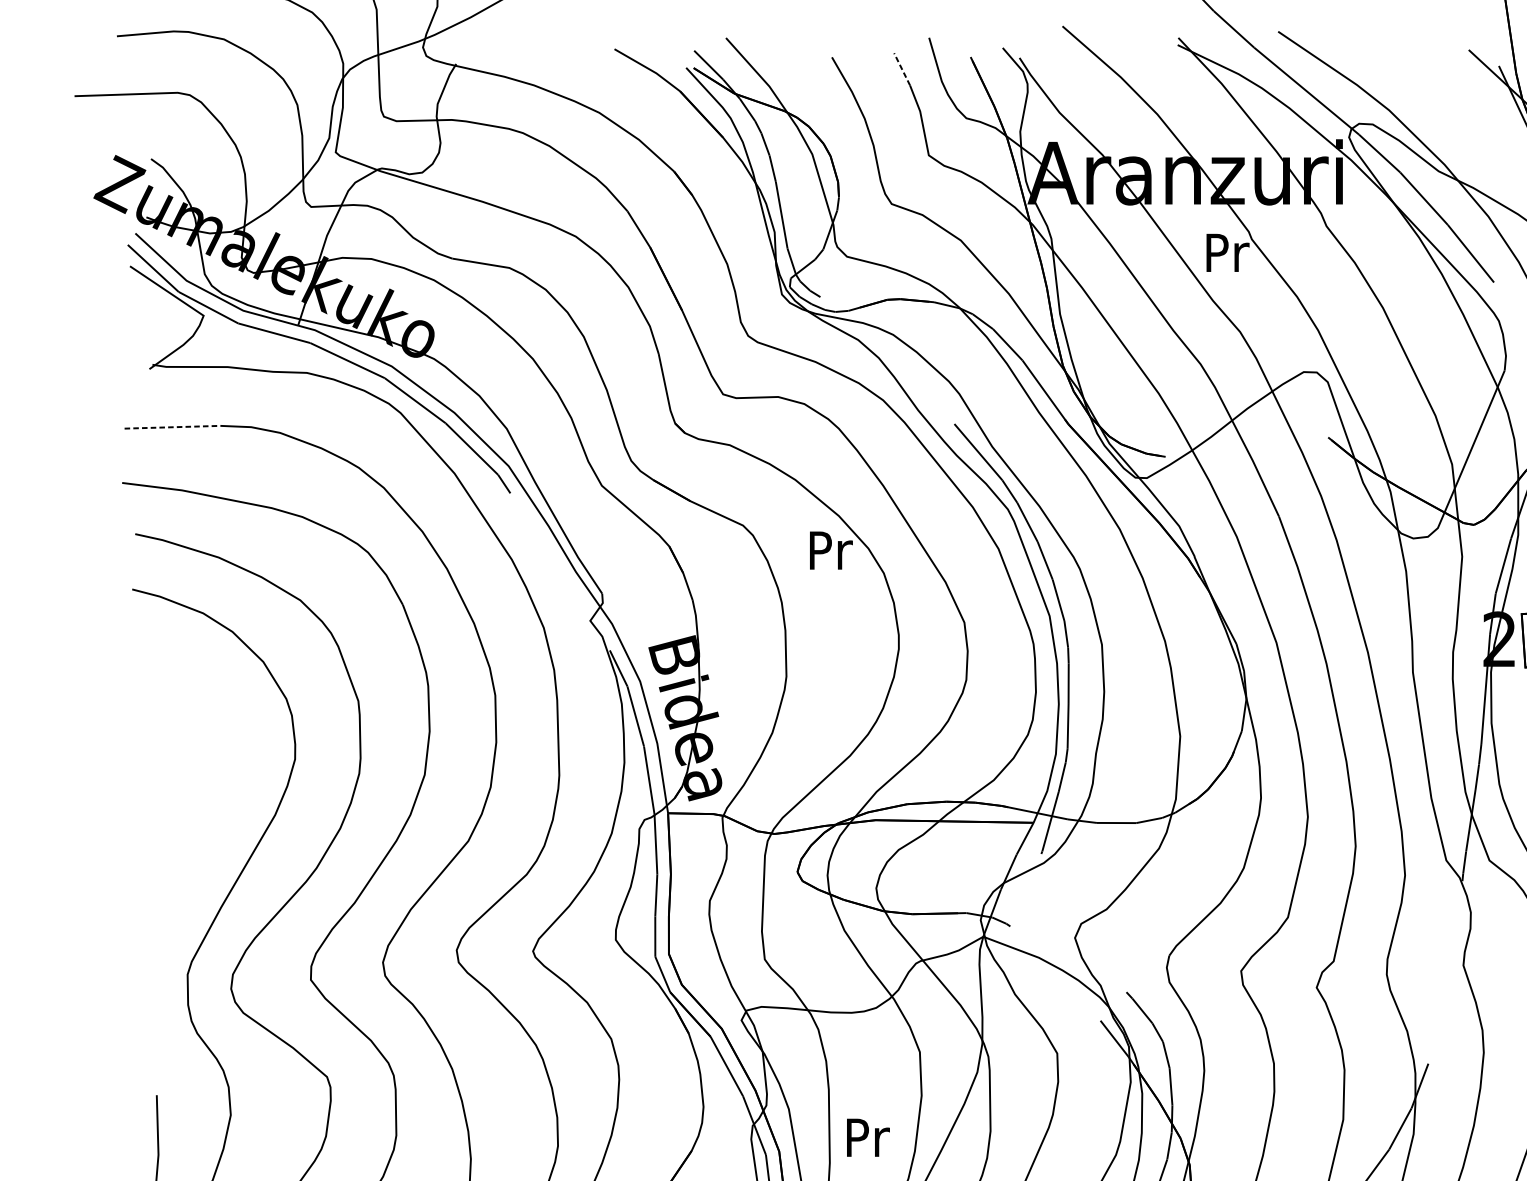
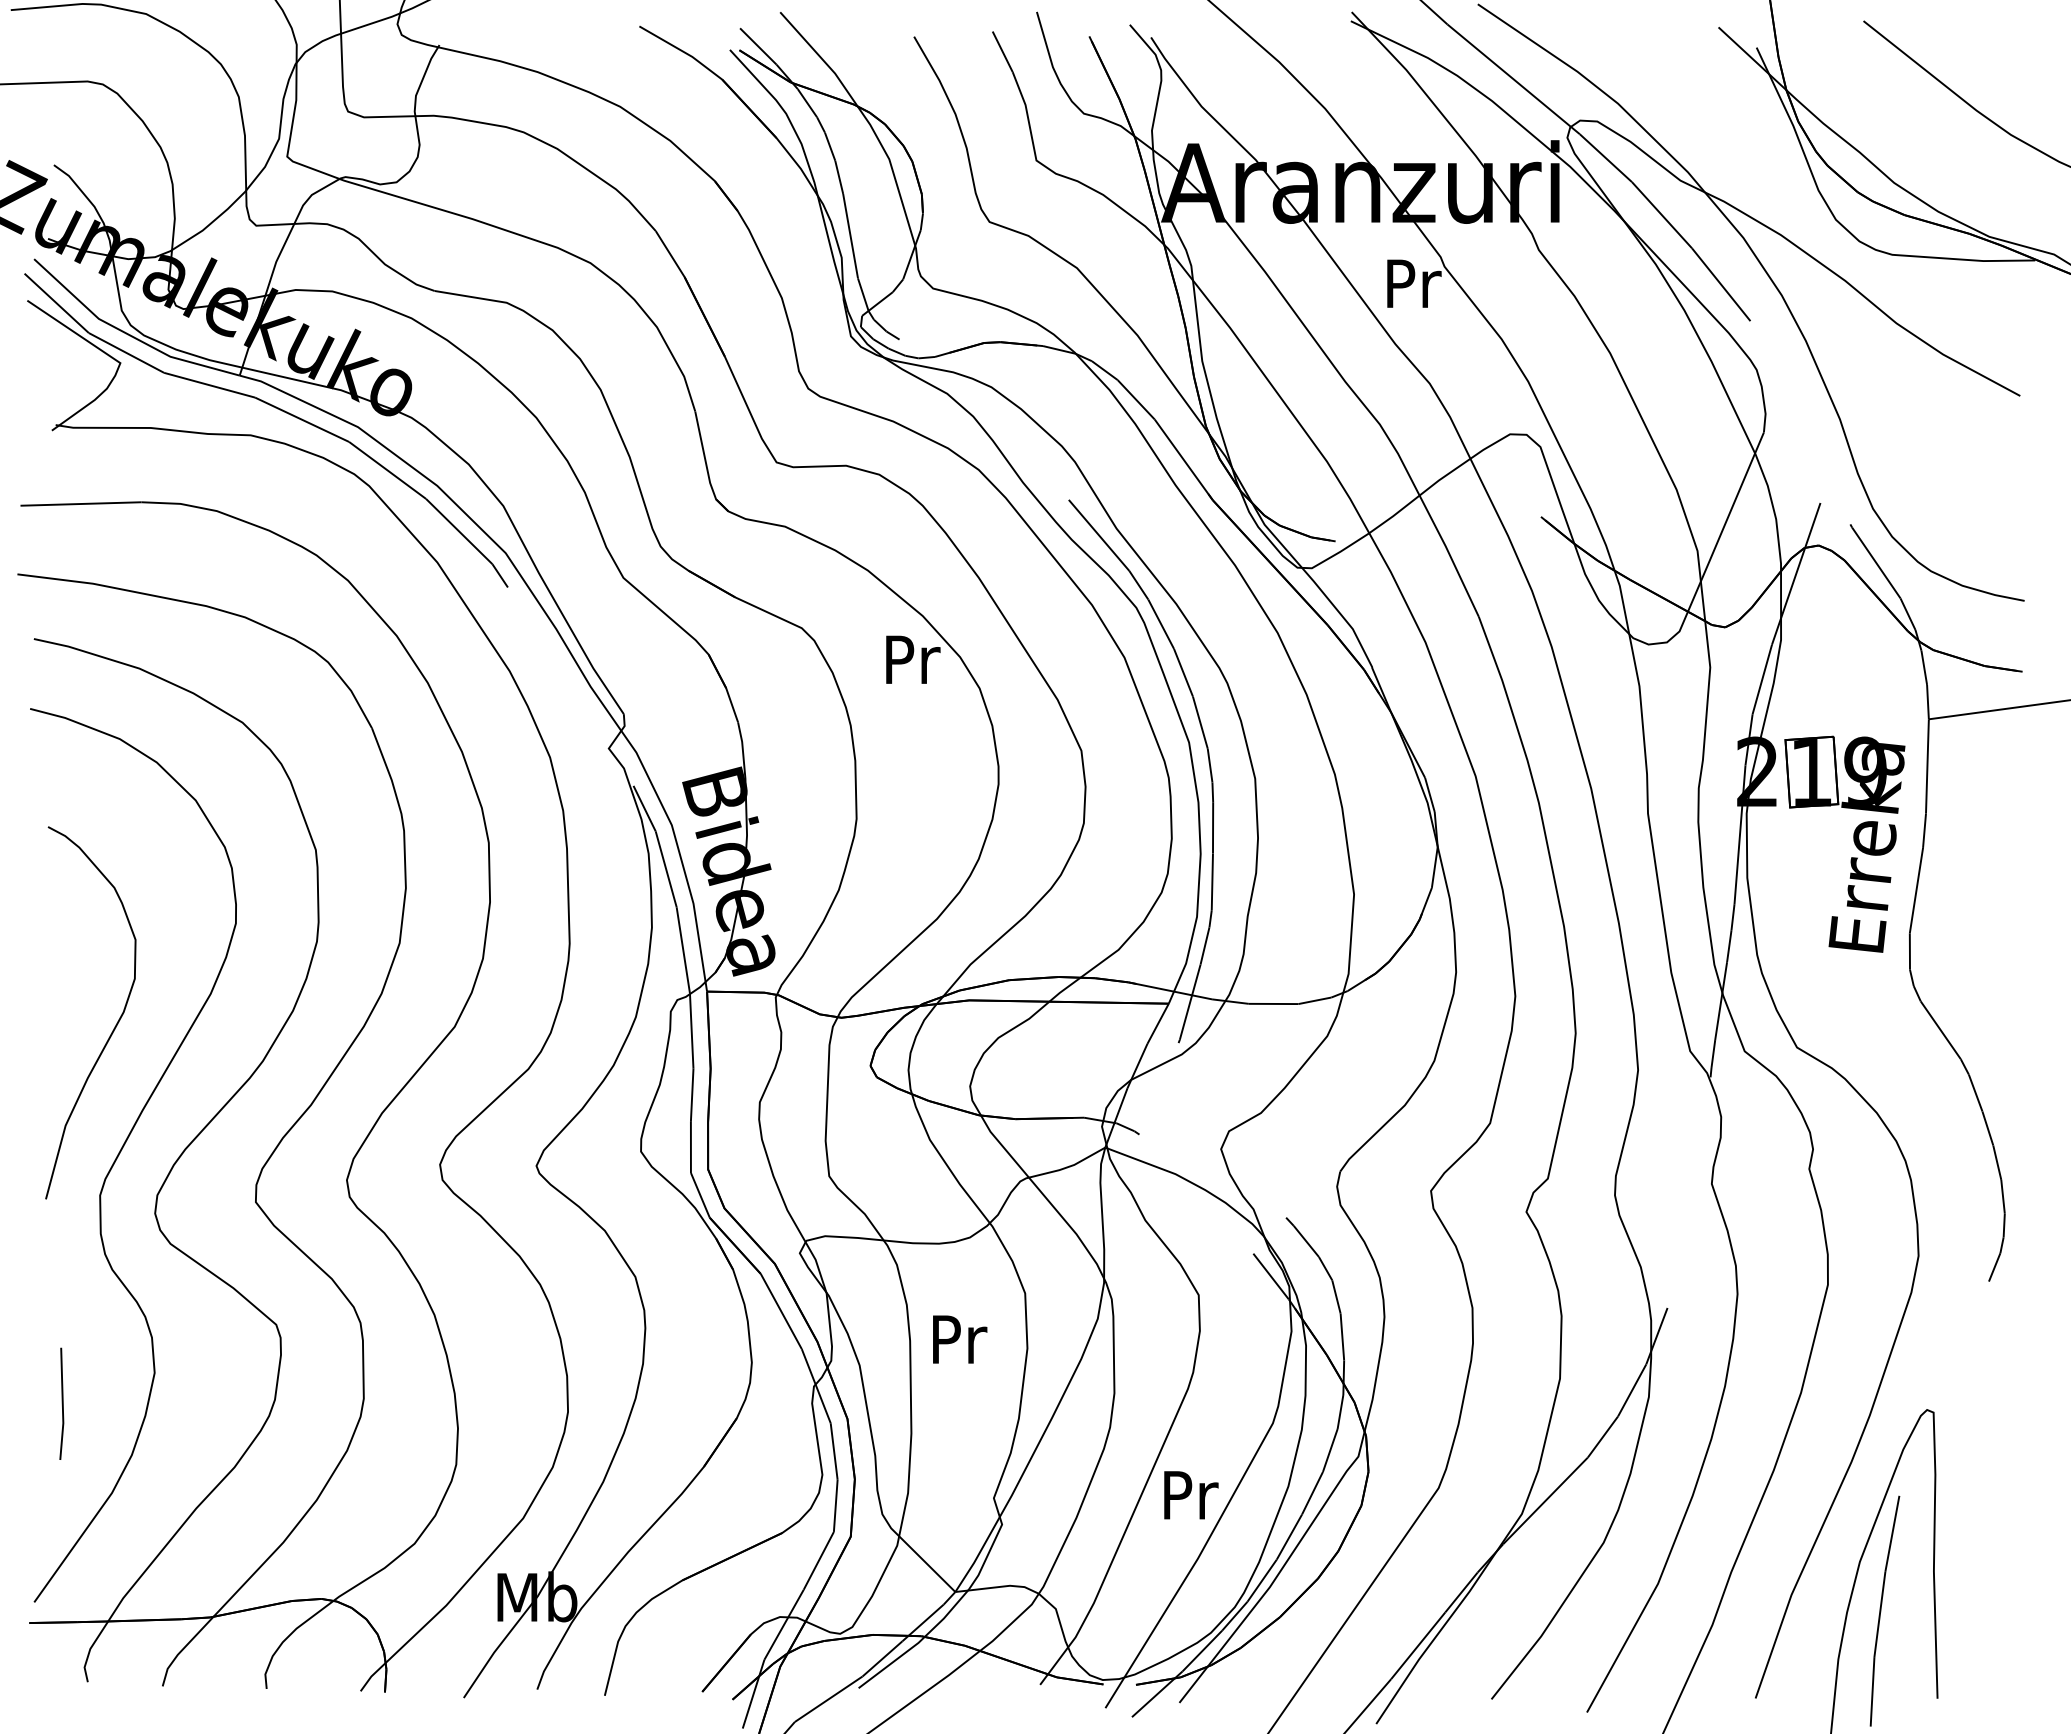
line: (901, 69) -> (1002, 51), dashed -> solid
line: (172, 427) -> (81, 504), dashed -> solid
curve: (199, 839) -> (115, 1024), added
text: (868, 1137) -> (960, 1339), moved

